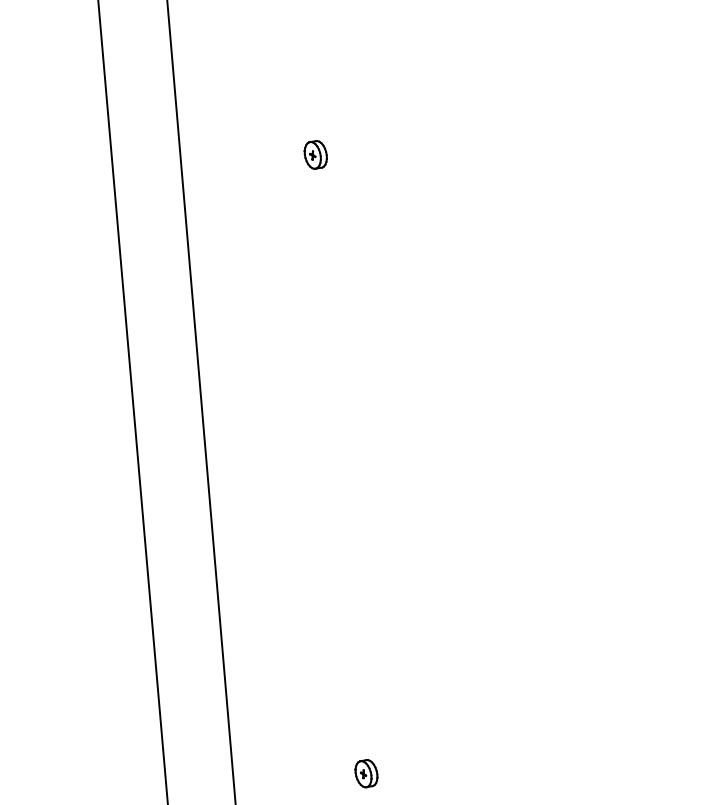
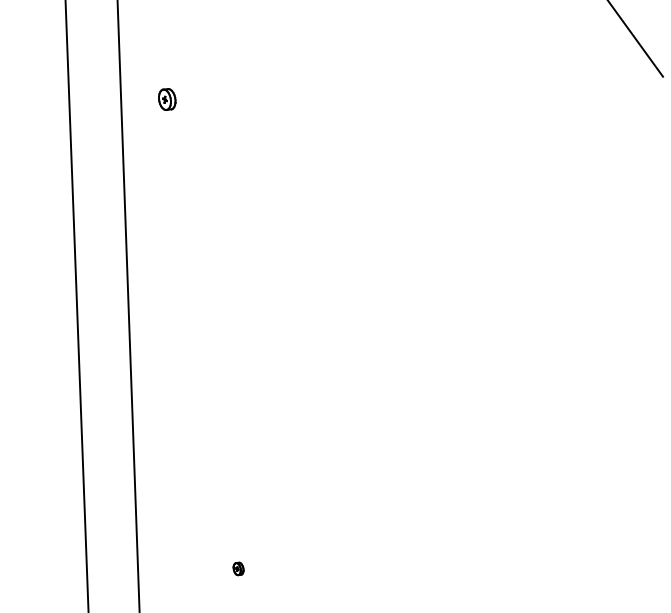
part: (316, 154) -> (167, 99), moved
part: (366, 773) -> (238, 568), size x0.6

